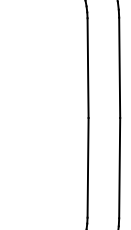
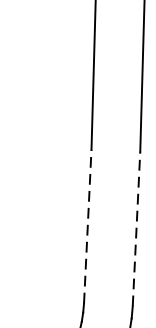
line: (88, 167) -> (88, 226), solid -> dashed
line: (119, 167) -> (136, 227), solid -> dashed

